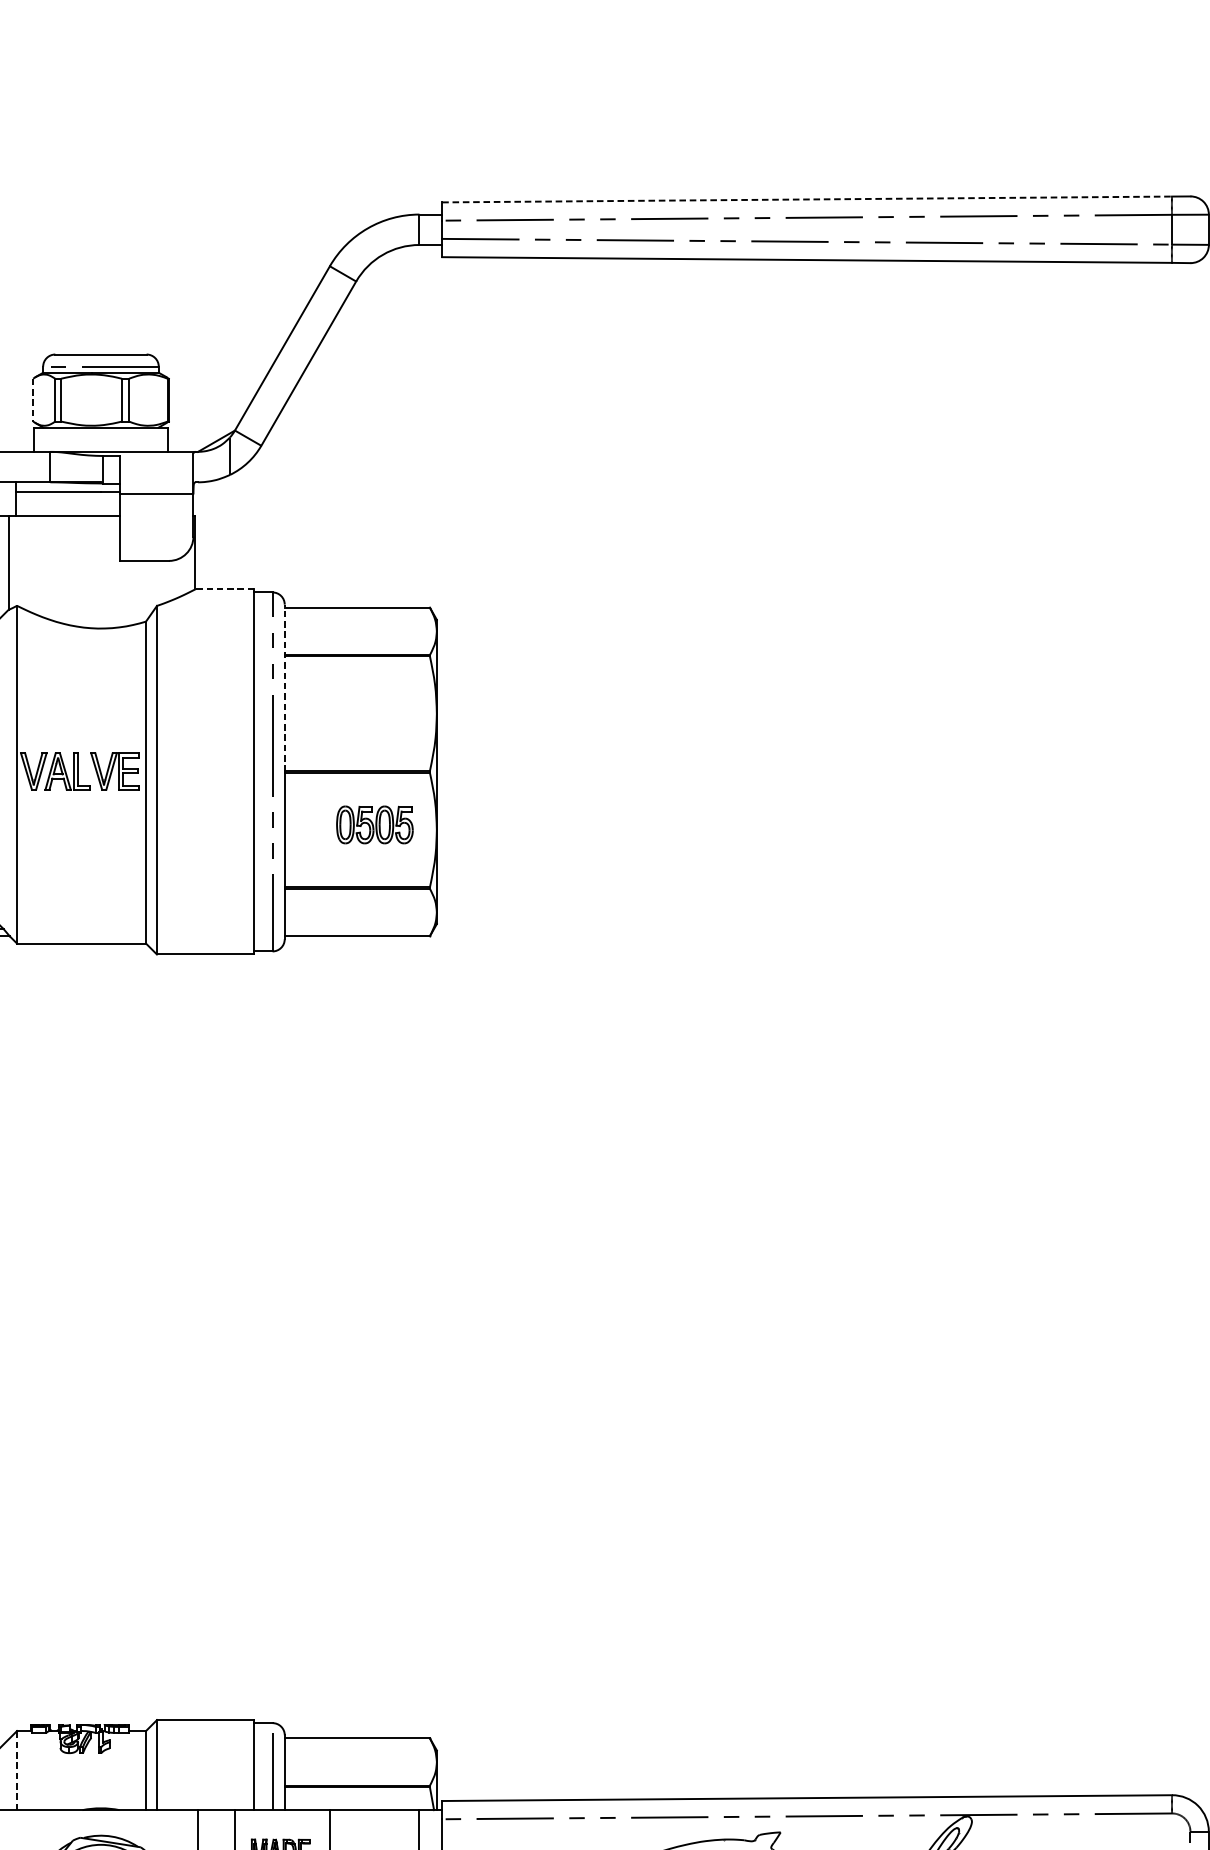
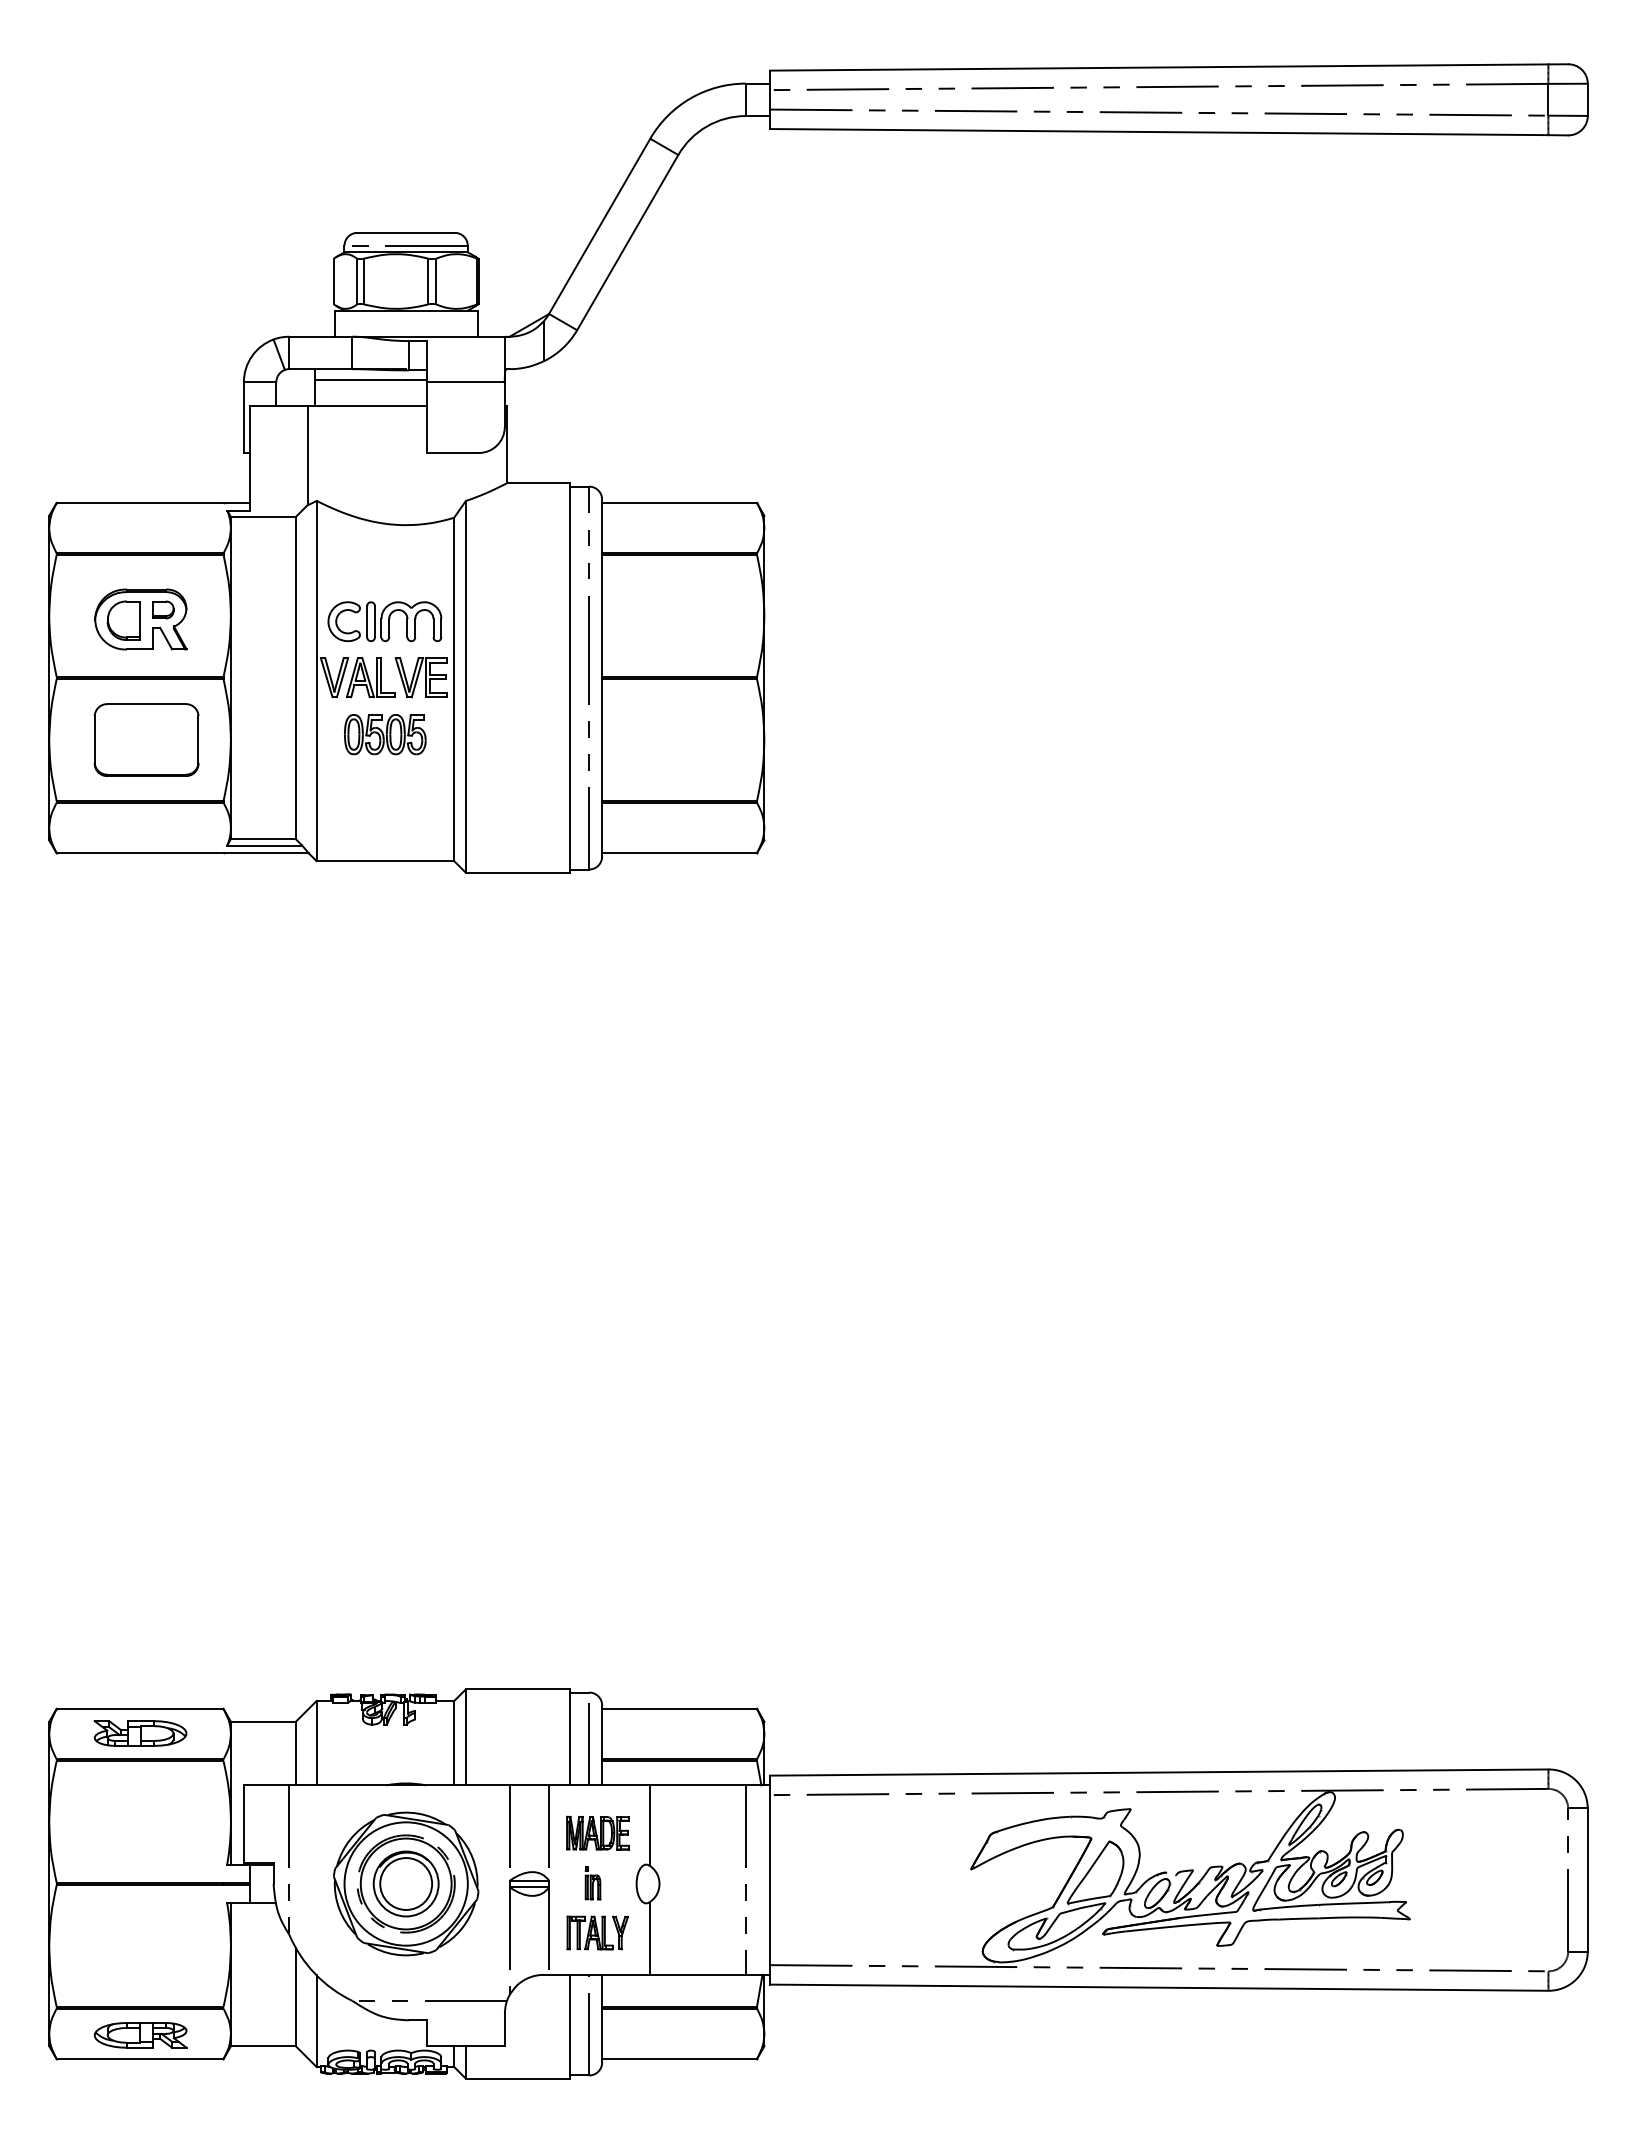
line: (807, 199) -> (1159, 67), dashed -> solid
line: (32, 400) -> (333, 281), dashed -> solid
line: (224, 589) -> (537, 483), dashed -> solid
line: (285, 687) -> (602, 588), dashed -> solid
part: (80, 718) -> (384, 621), added
part: (375, 824) -> (385, 734), moved
line: (16, 1769) -> (316, 1742), dashed -> solid

